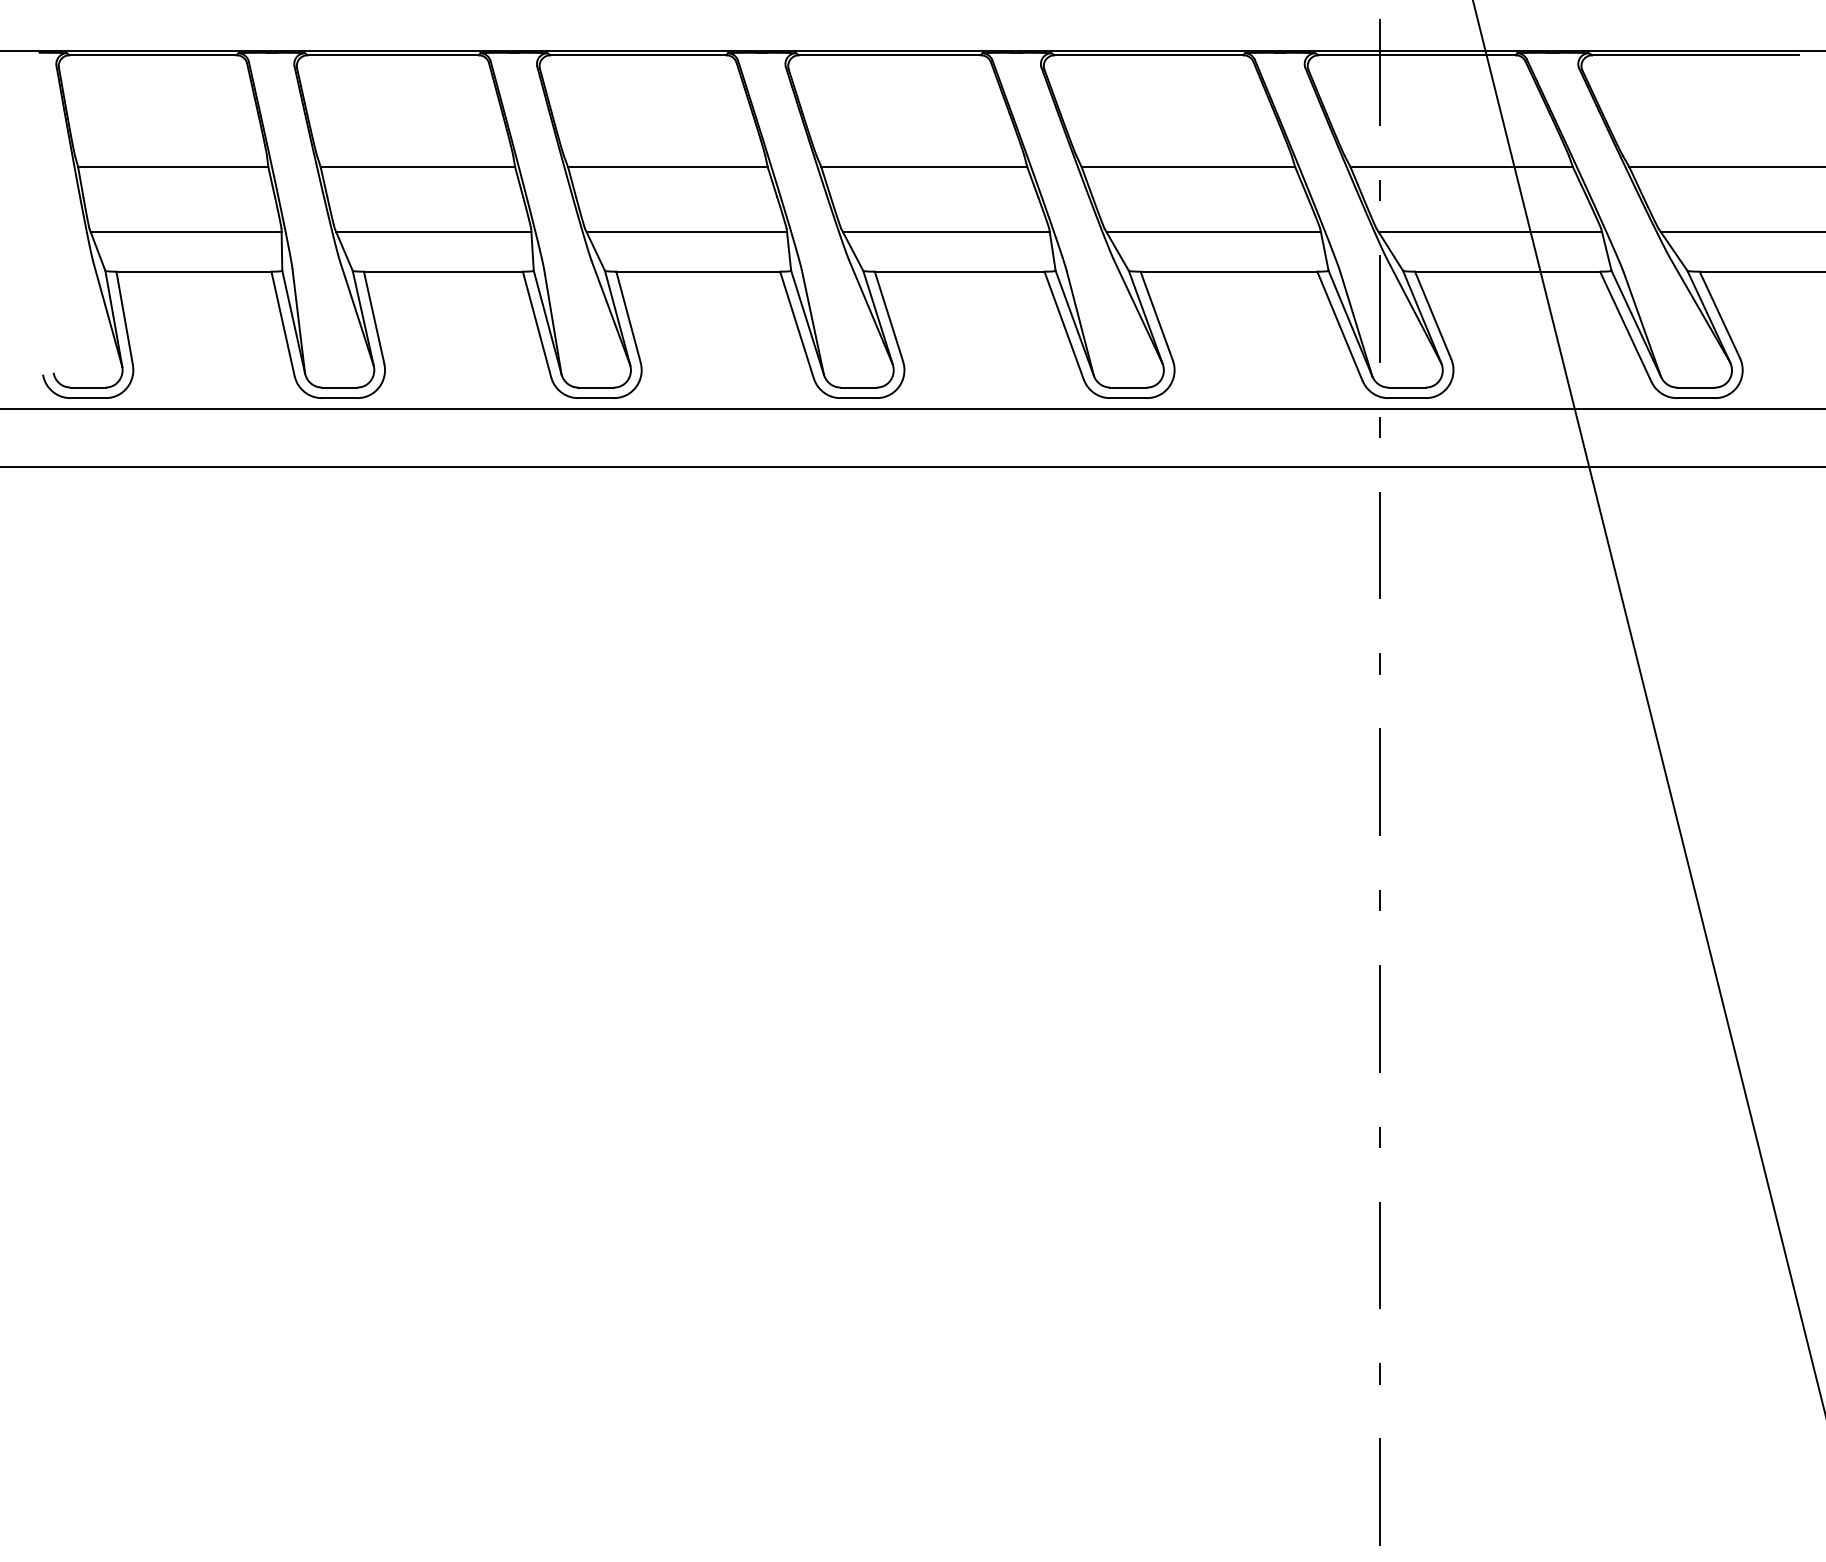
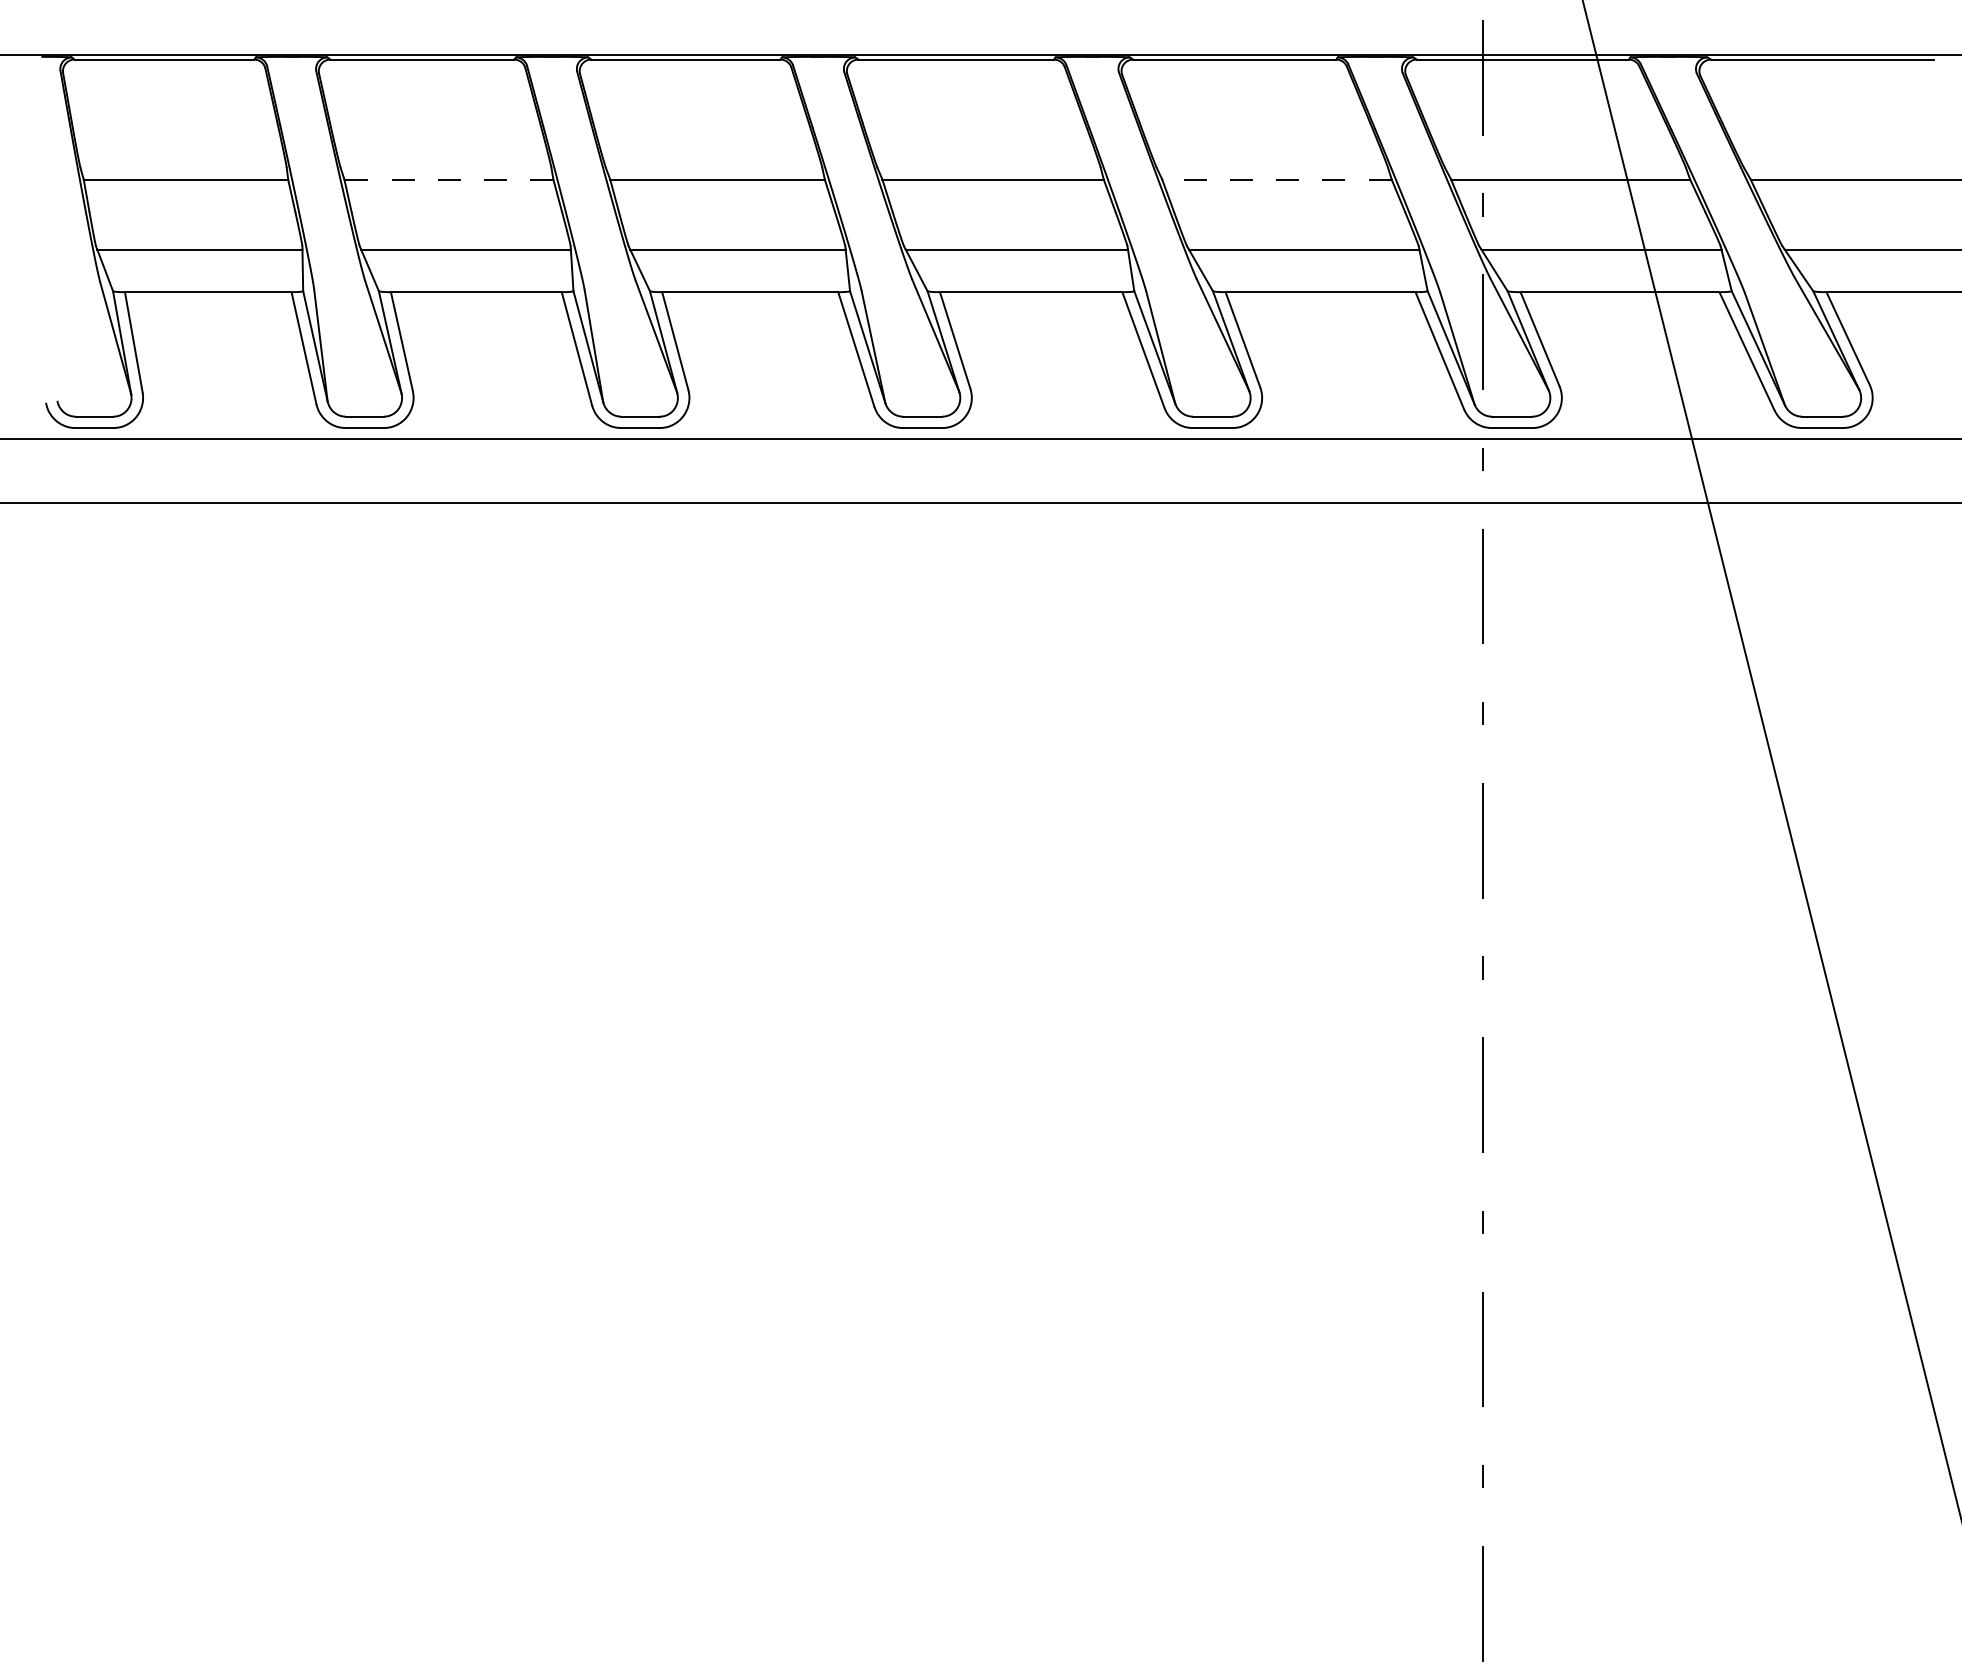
line: (417, 166) -> (448, 179), solid -> dashed
line: (1187, 166) -> (1276, 179), solid -> dashed

